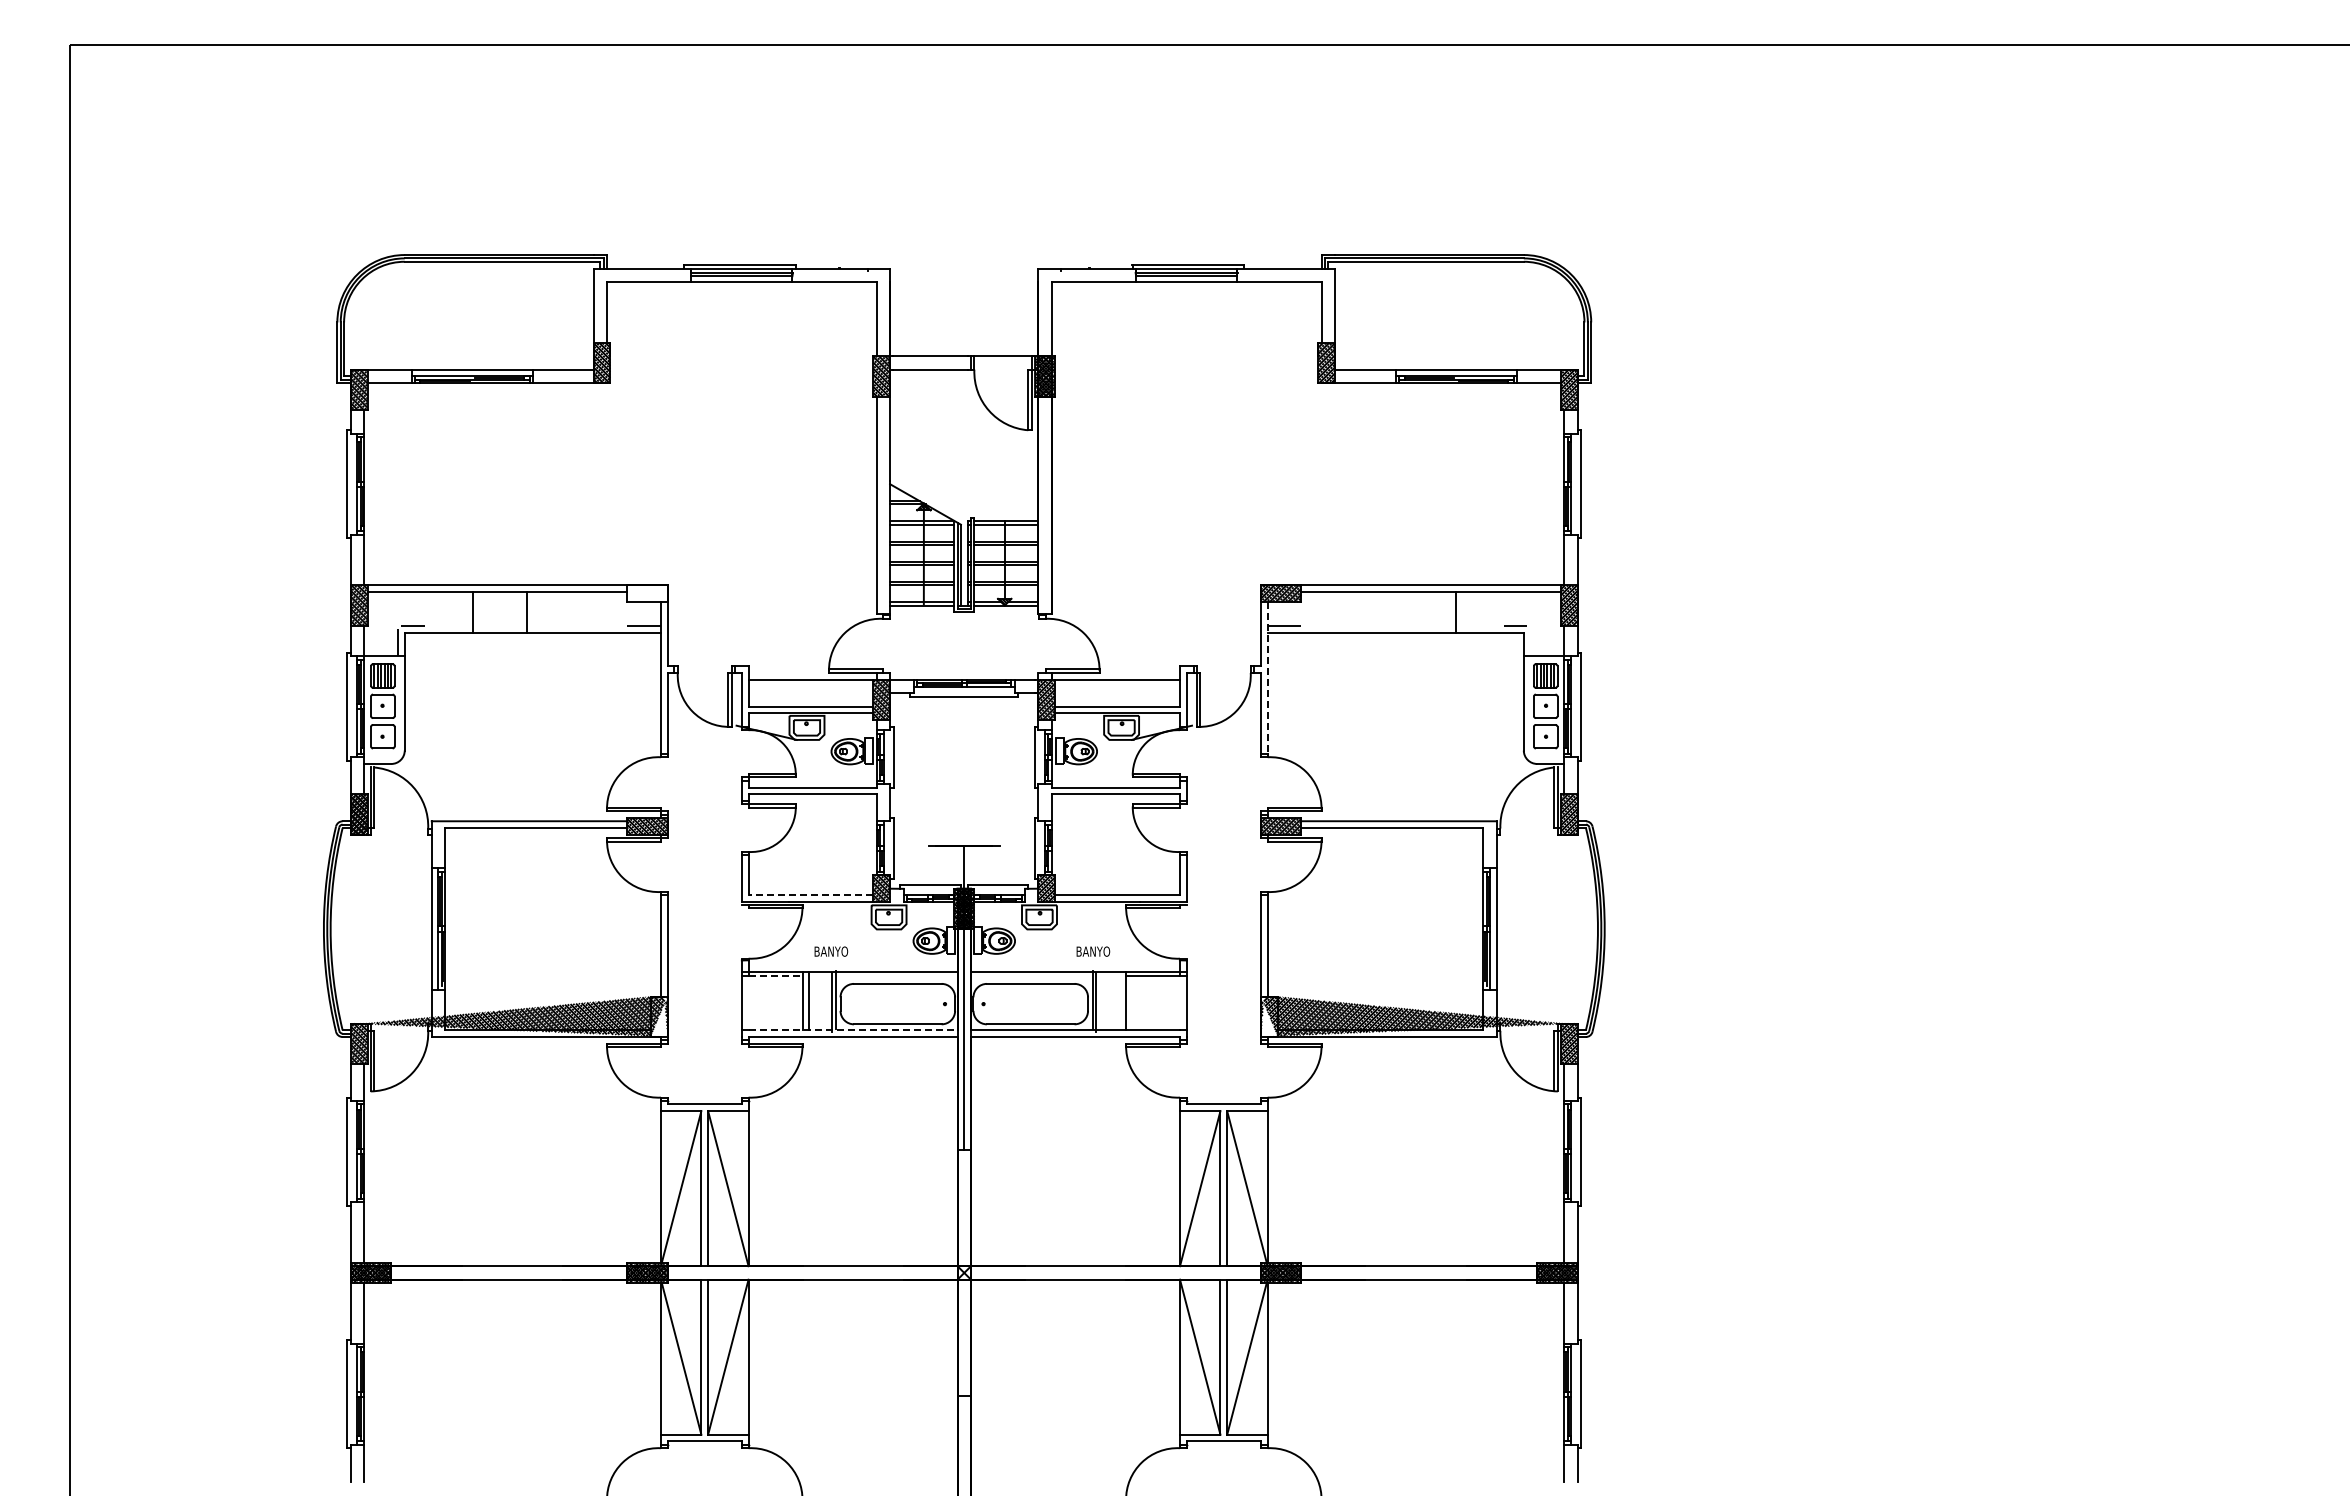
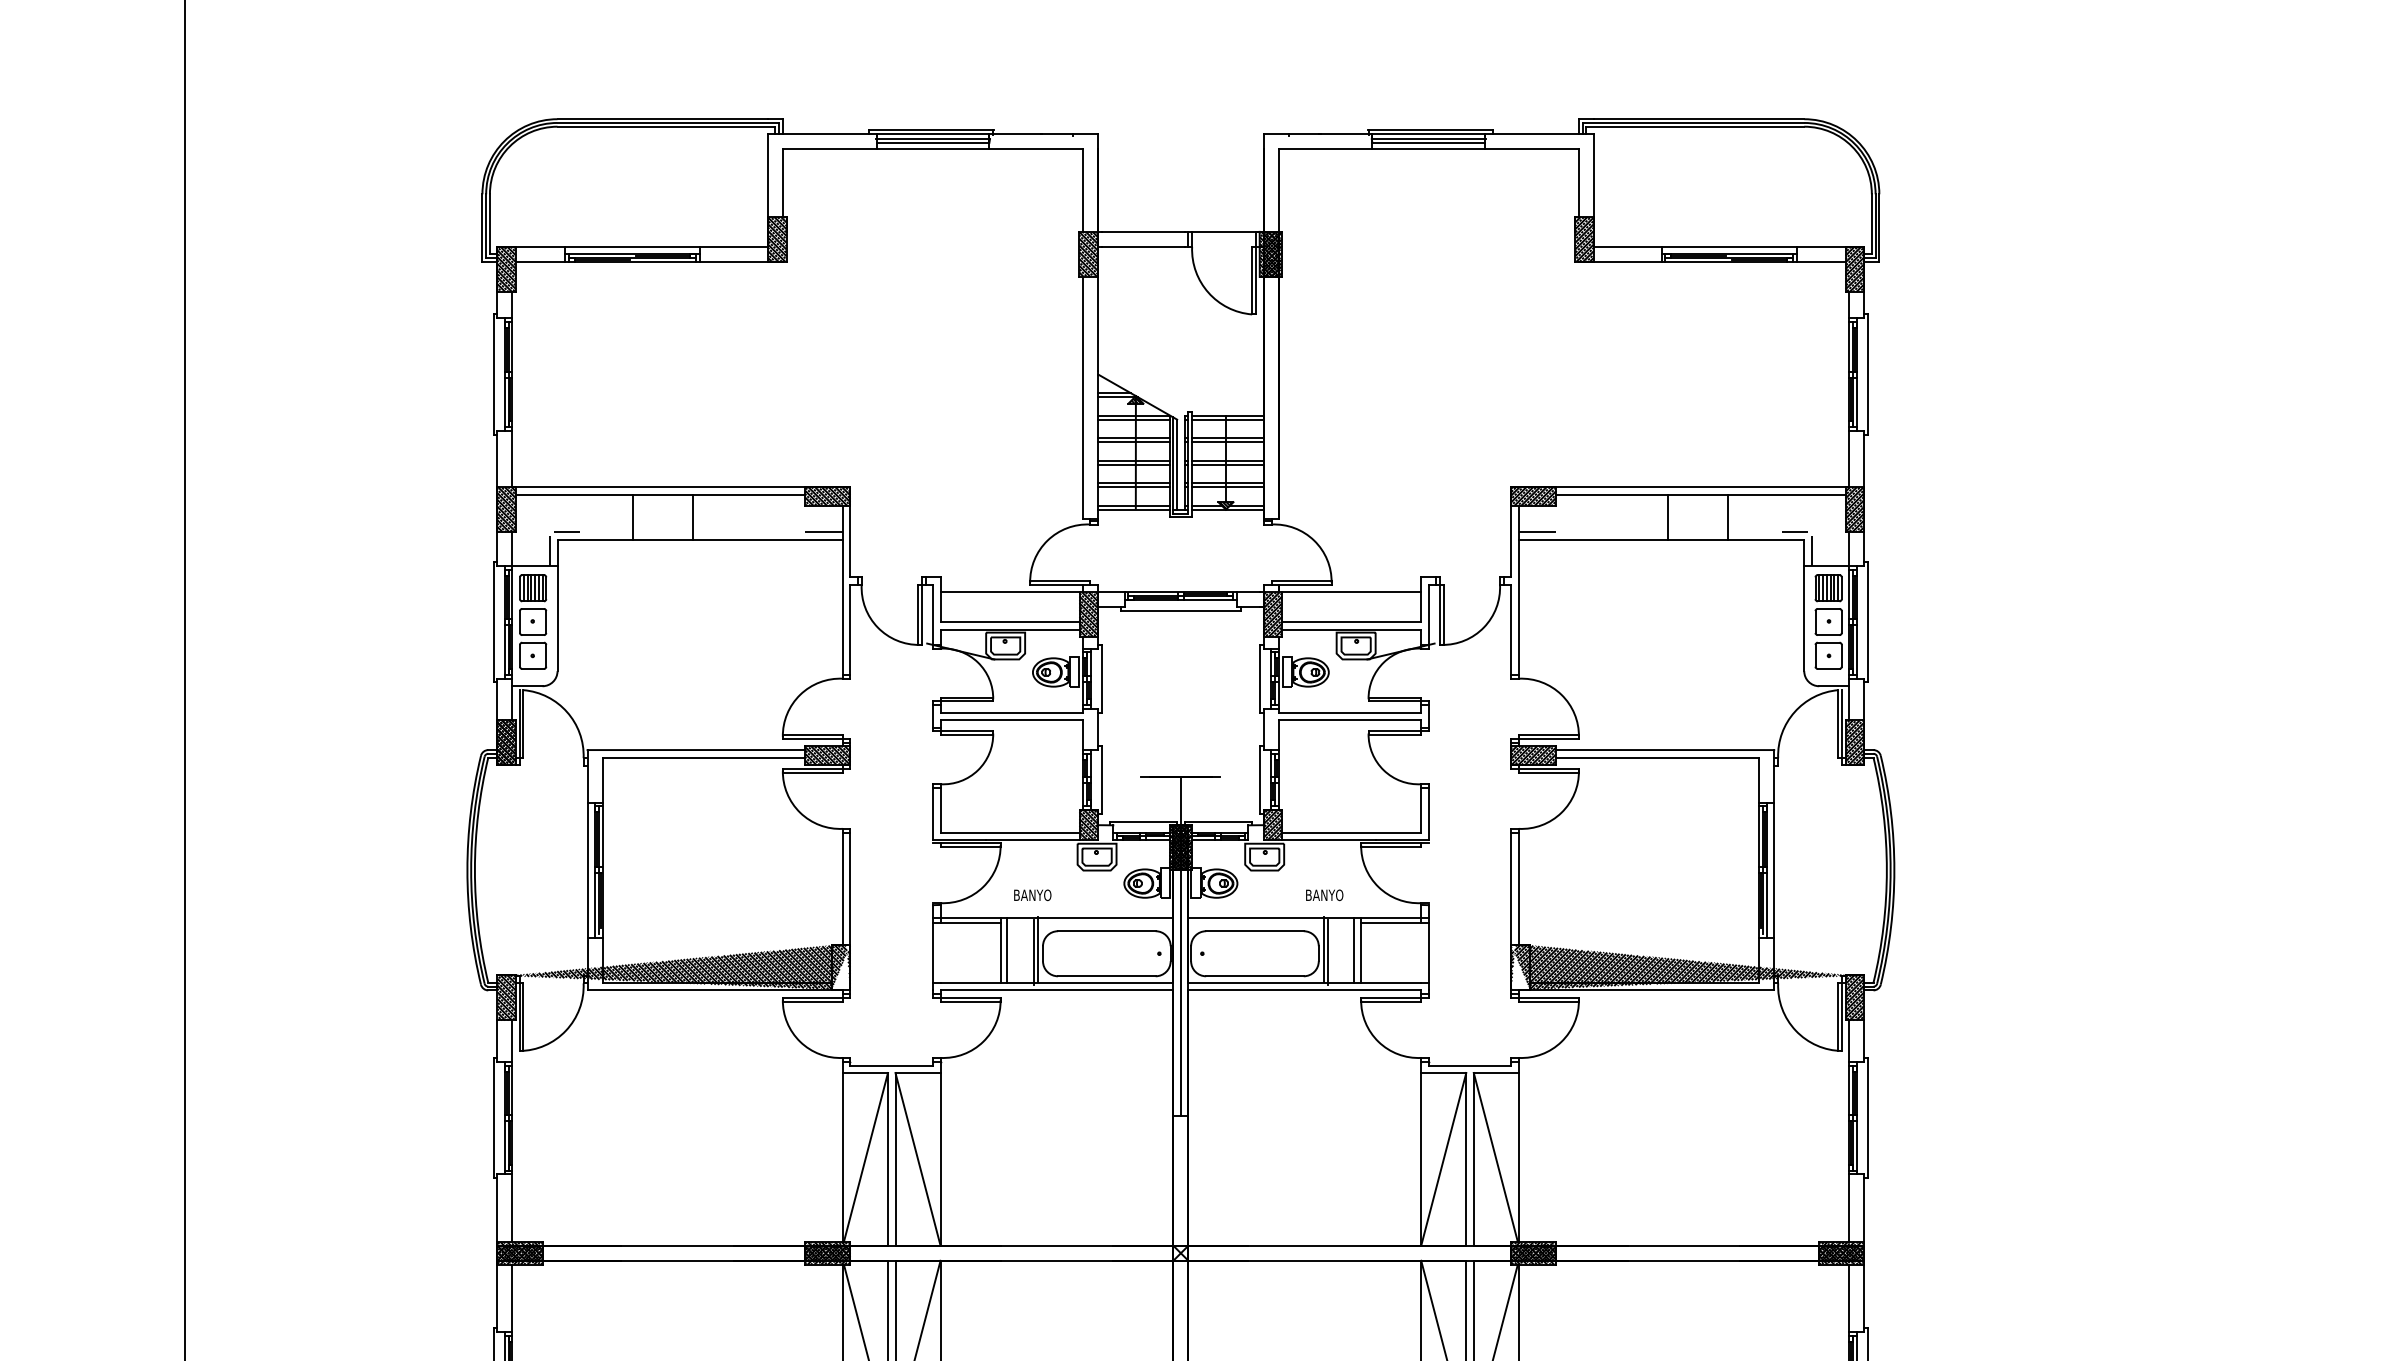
hatch: (647, 593) -> (827, 496), added
line: (1401, 612) -> (1667, 517), added
line: (1530, 642) -> (1811, 550), added
line: (1267, 678) -> (1518, 590), dashed -> solid
line: (810, 895) -> (1009, 832), dashed -> solid
line: (776, 976) -> (971, 922), dashed -> solid
line: (1120, 1000) -> (1354, 949), added
line: (853, 1030) -> (1057, 983), dashed -> solid

